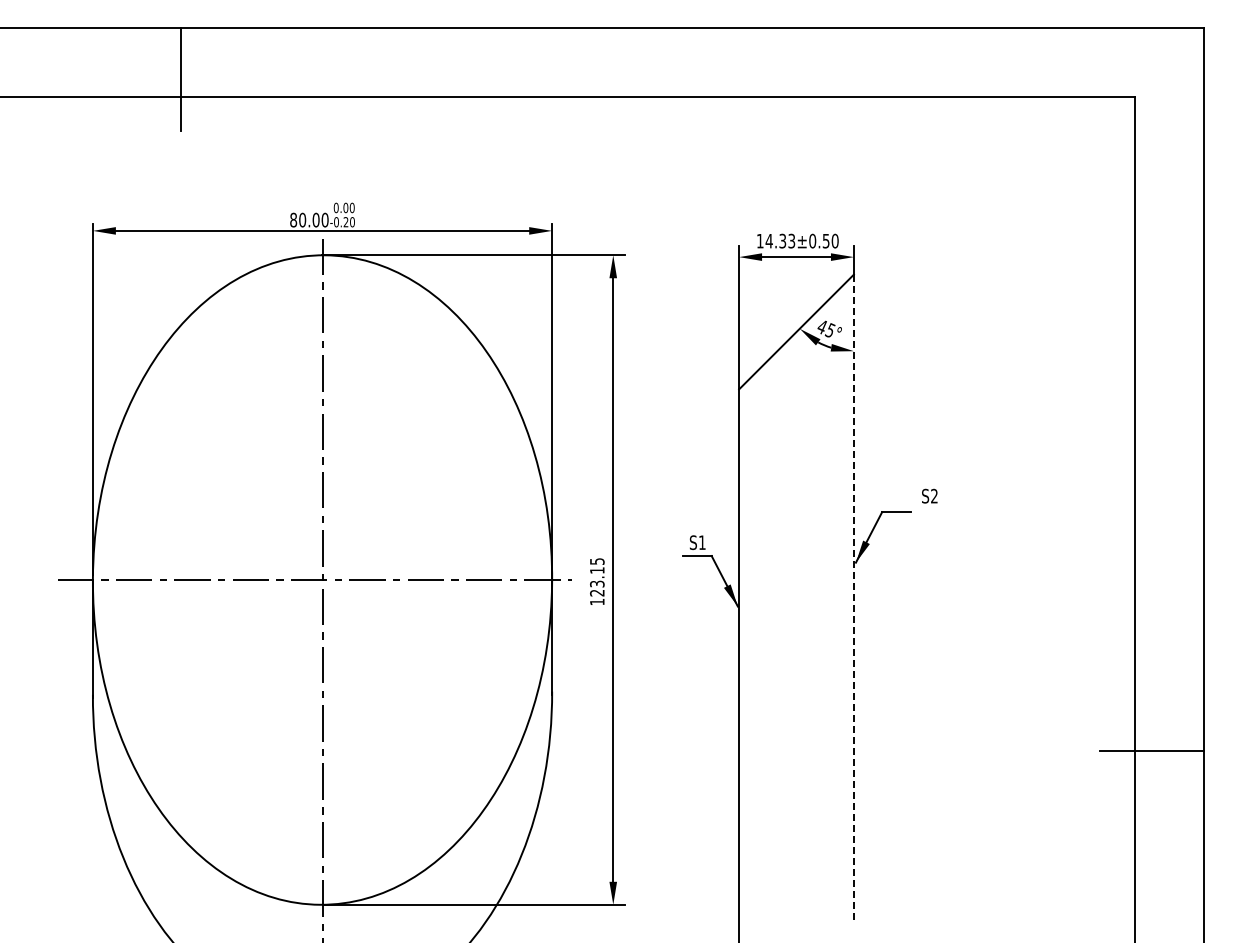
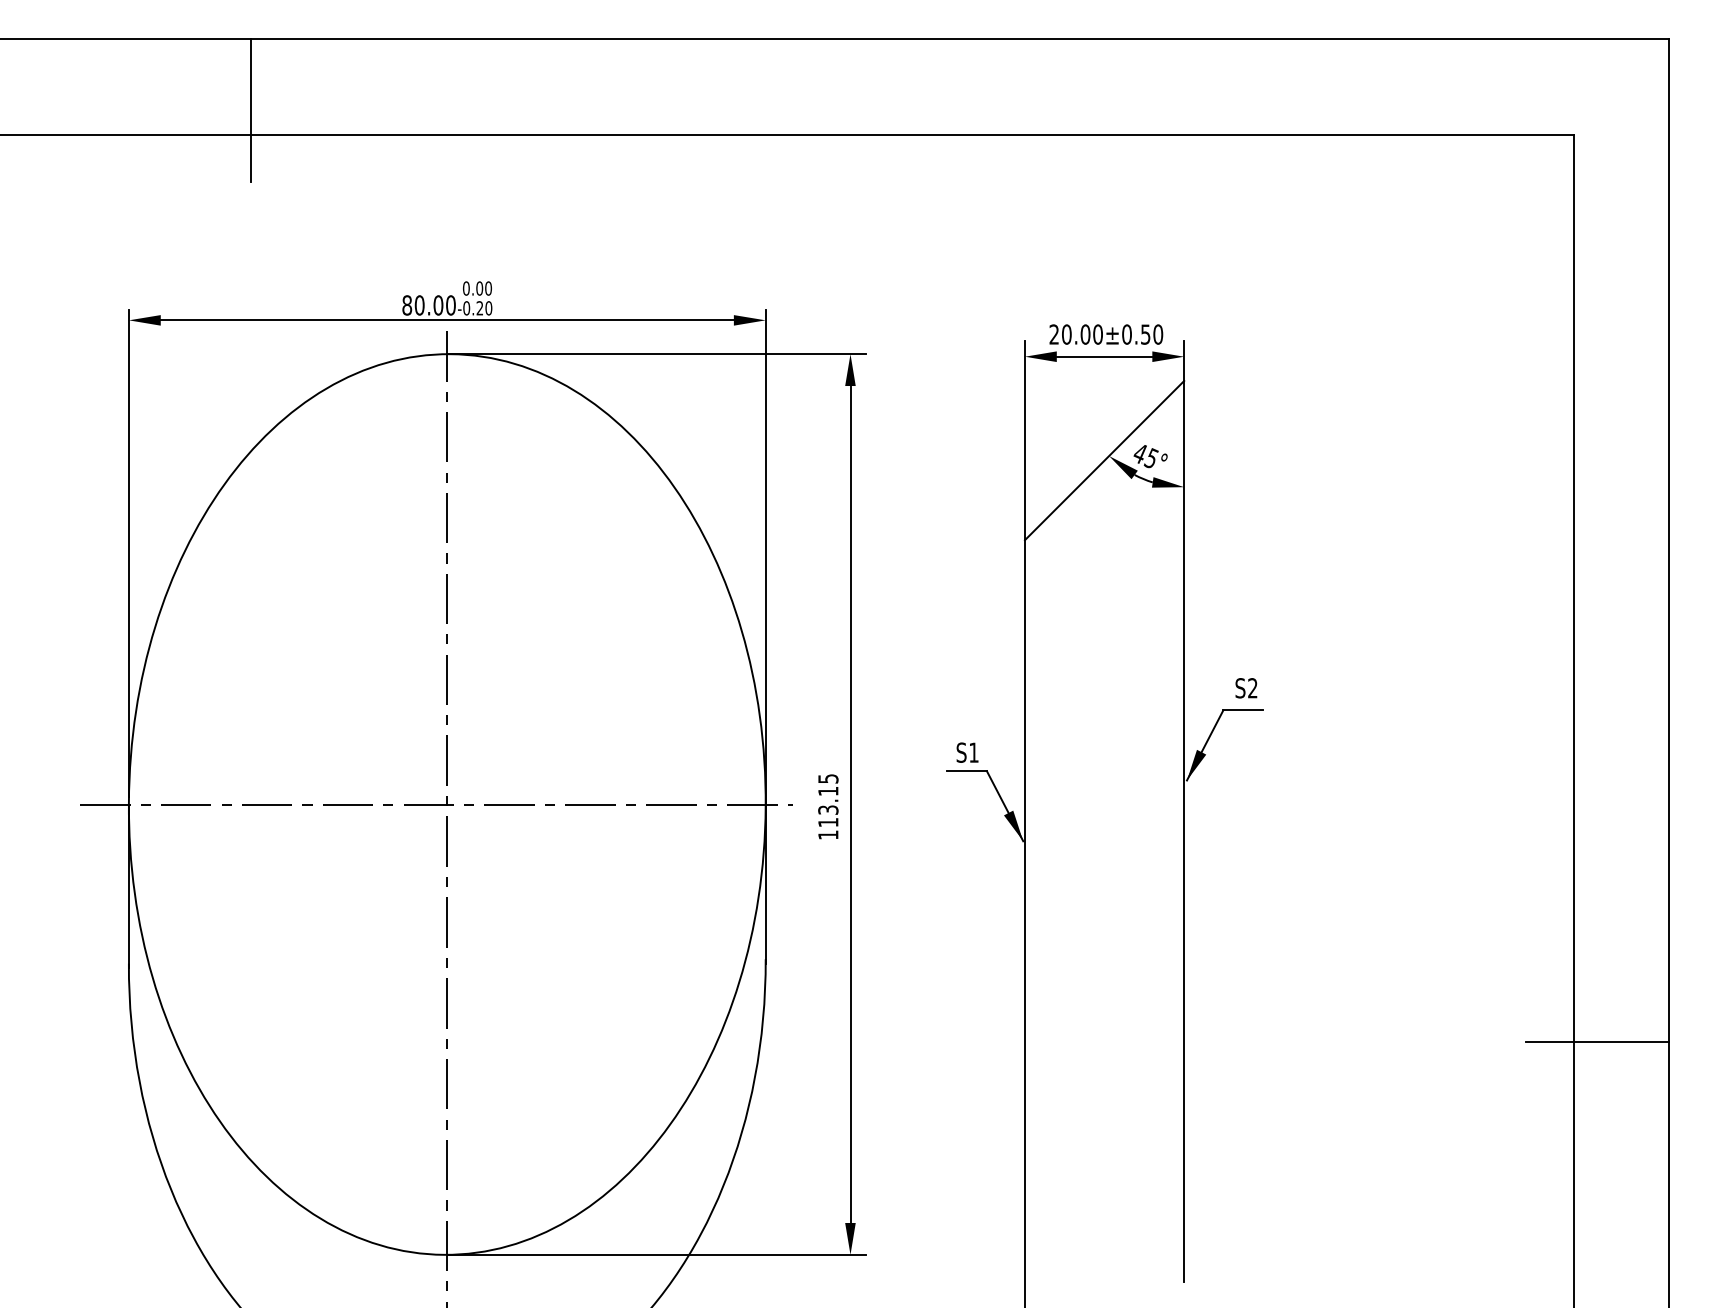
text: (775, 240) -> (1075, 333), 14.33±0.50 -> 20.00±0.50
text: (929, 495) -> (1246, 687), moved
text: (597, 592) -> (828, 821), 123.15 -> 113.15
line: (853, 599) -> (1183, 831), dashed -> solid

